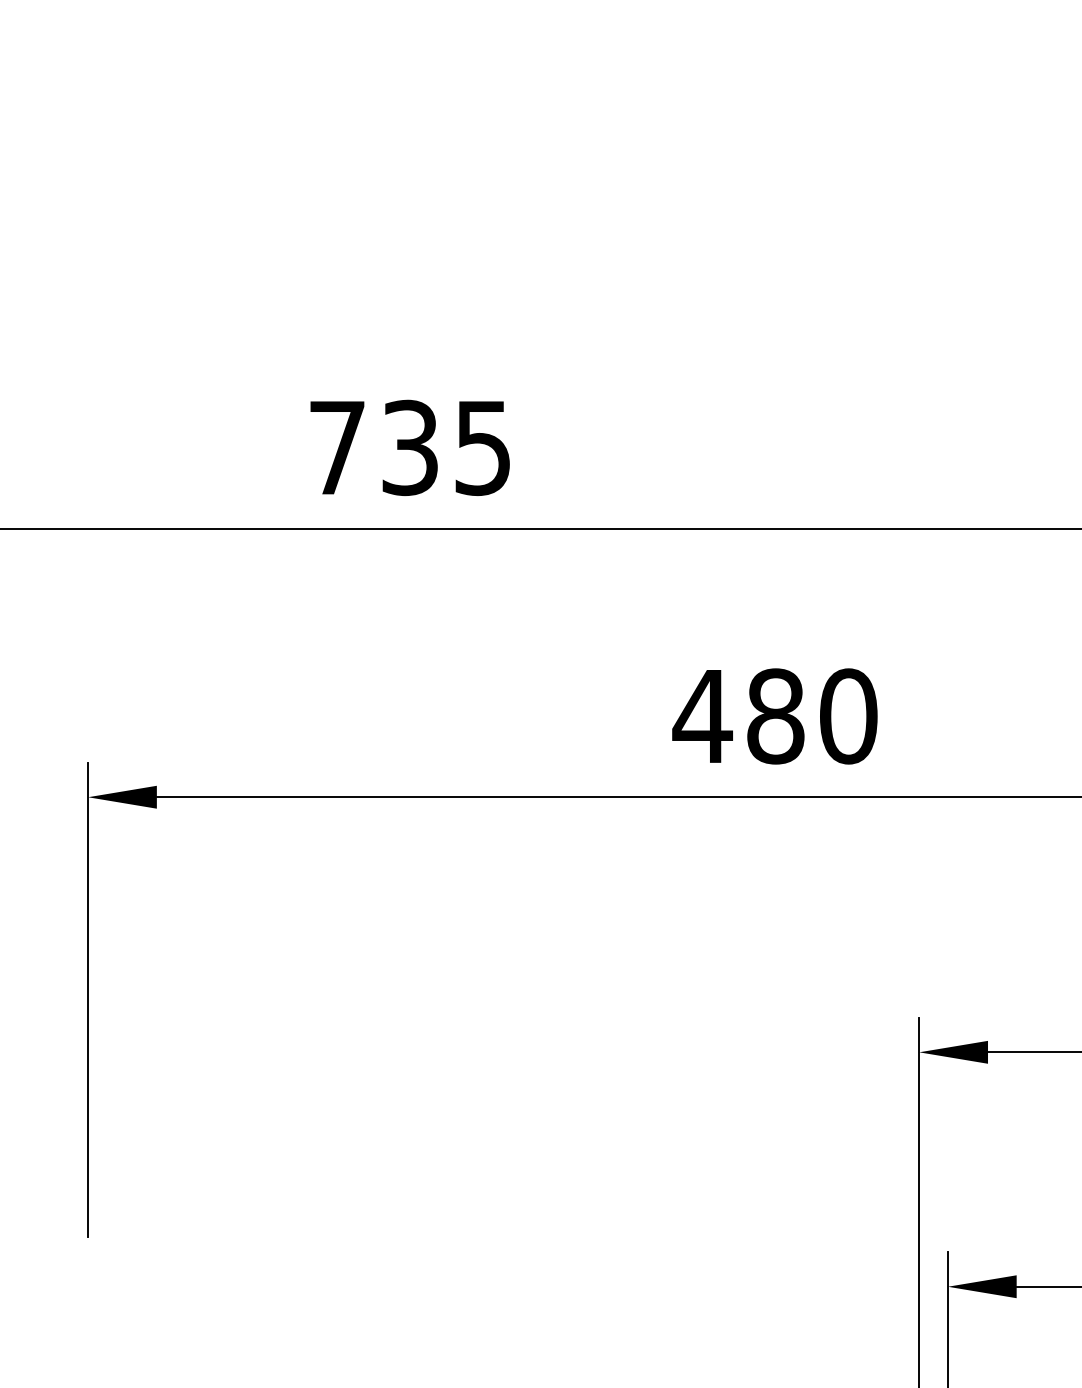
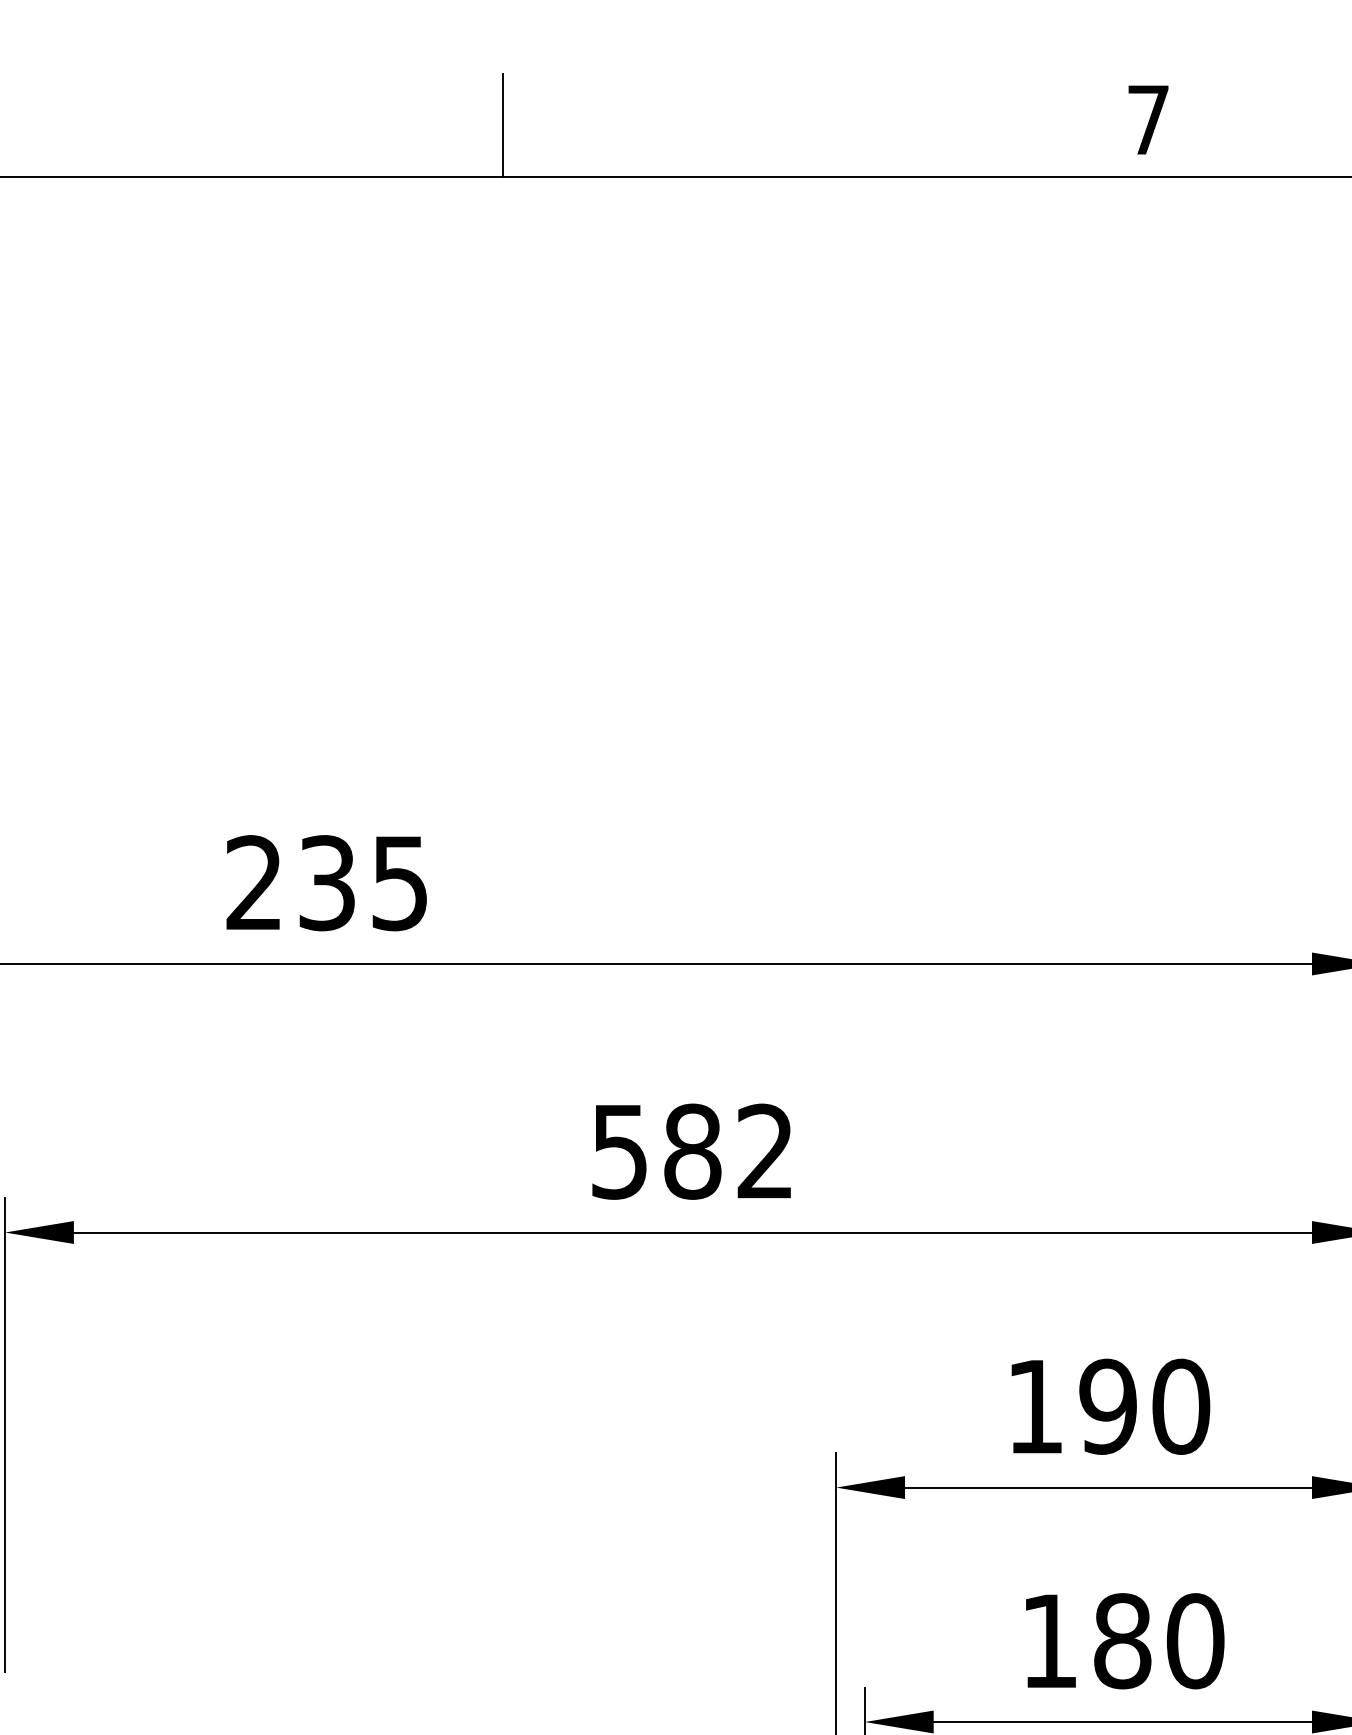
text: (336, 447) -> (253, 882), 735 -> 235
text: (774, 716) -> (691, 1151), 480 -> 582

